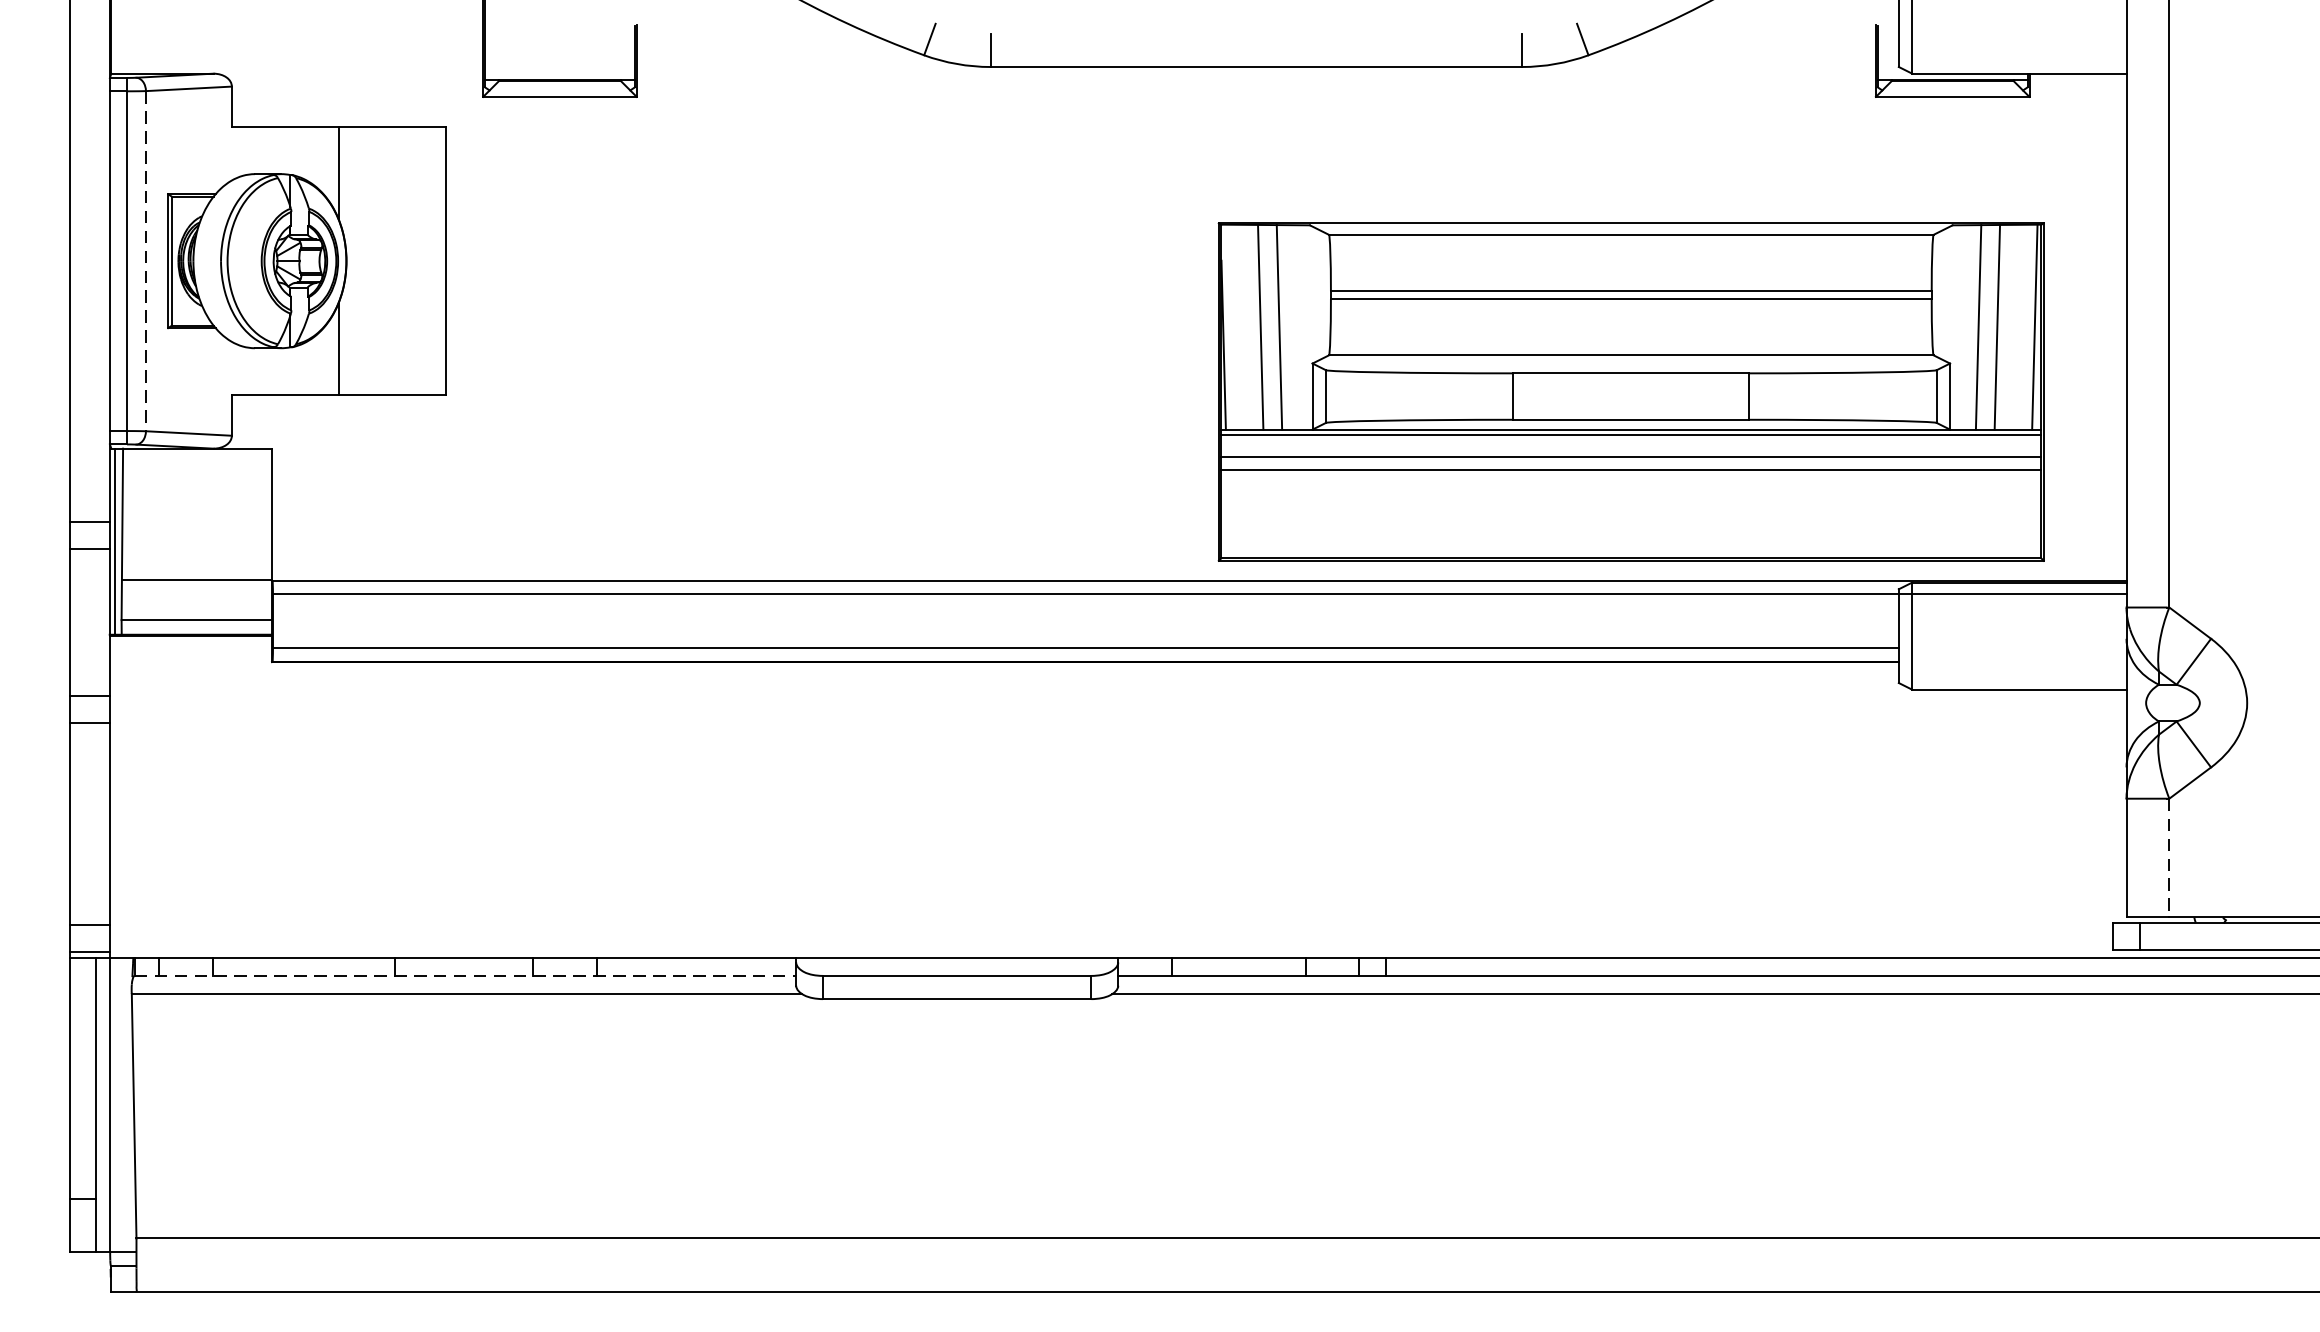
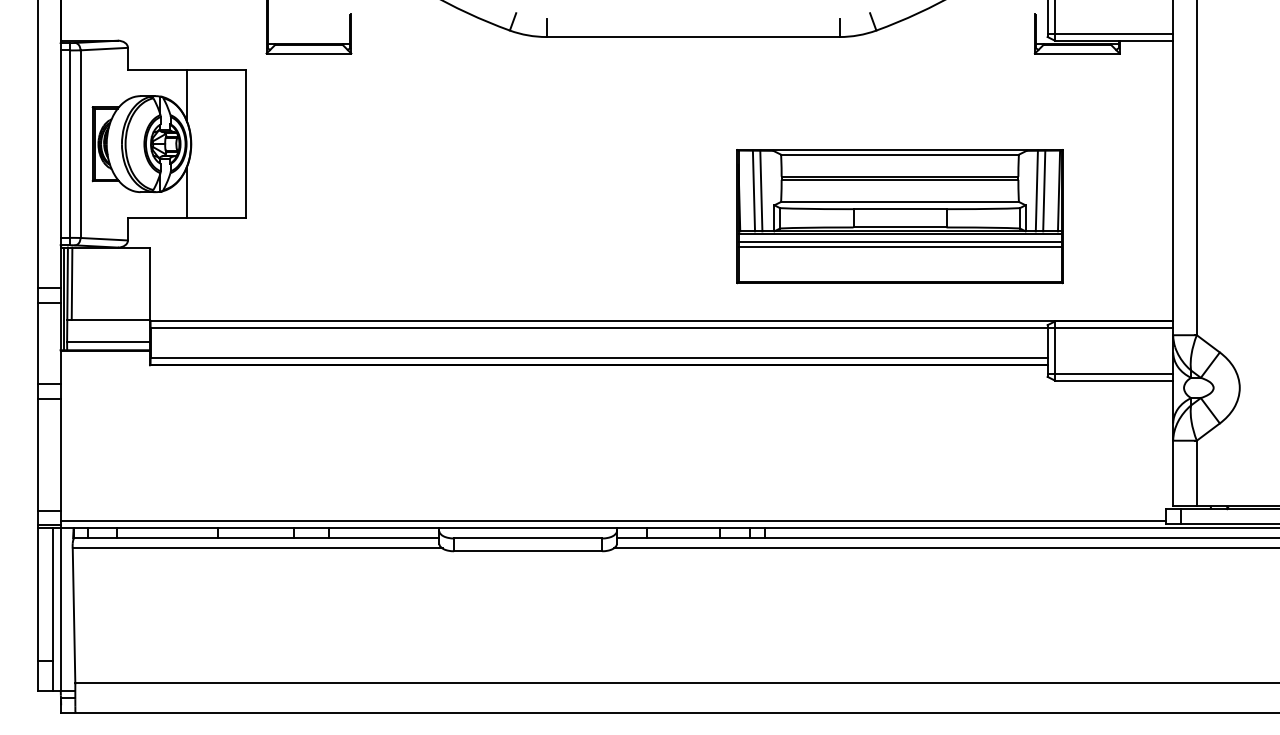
line: (2012, 62) -> (1110, 34), added
line: (145, 261) -> (80, 144), dashed -> solid
part: (1630, 392) -> (899, 216), size x0.71
line: (129, 513) -> (71, 283), added
line: (2012, 678) -> (1110, 374), added
line: (2168, 858) -> (1196, 473), dashed -> solid
line: (1110, 943) -> (612, 520), added
line: (466, 975) -> (257, 538), dashed -> solid

